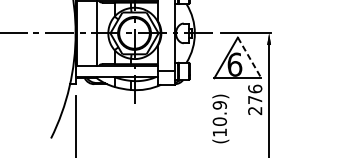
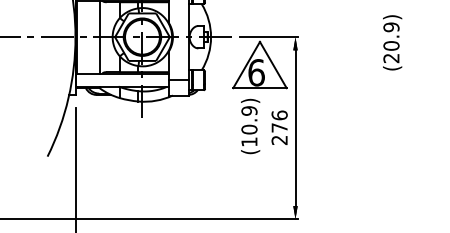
line: (249, 58) -> (273, 65), dashed -> solid
text: (255, 99) -> (279, 127), moved
text: (220, 118) -> (250, 126), moved

